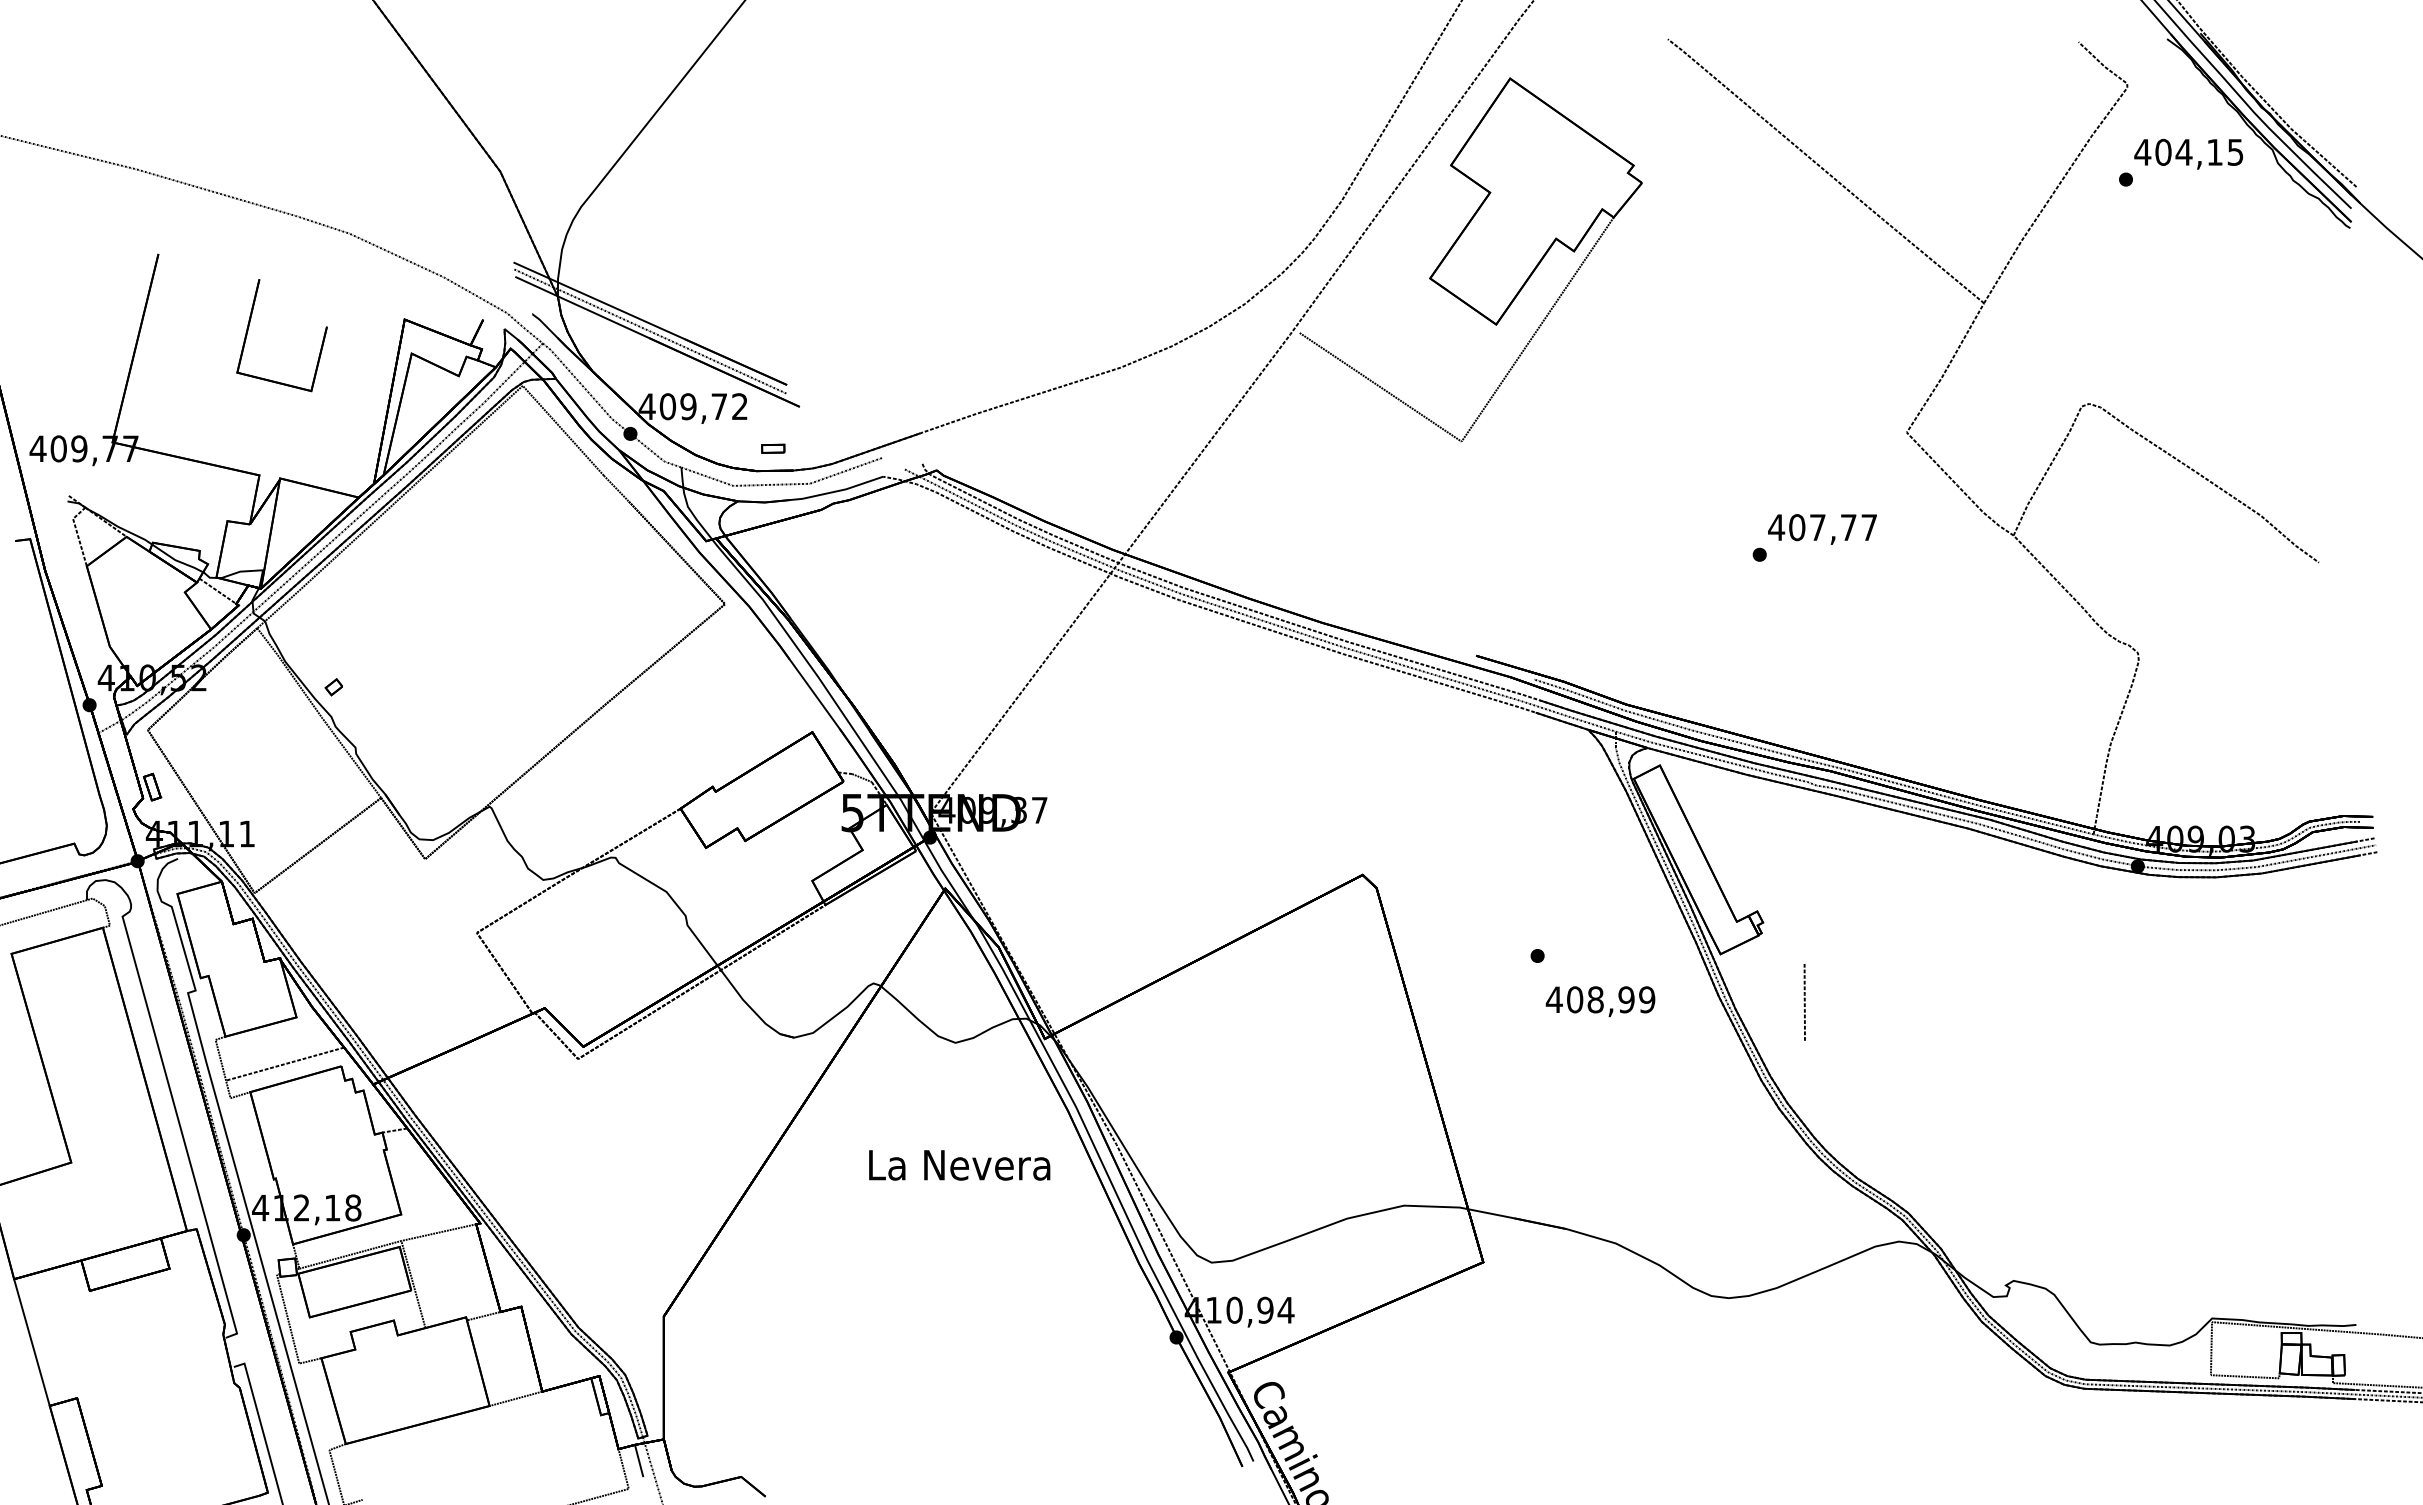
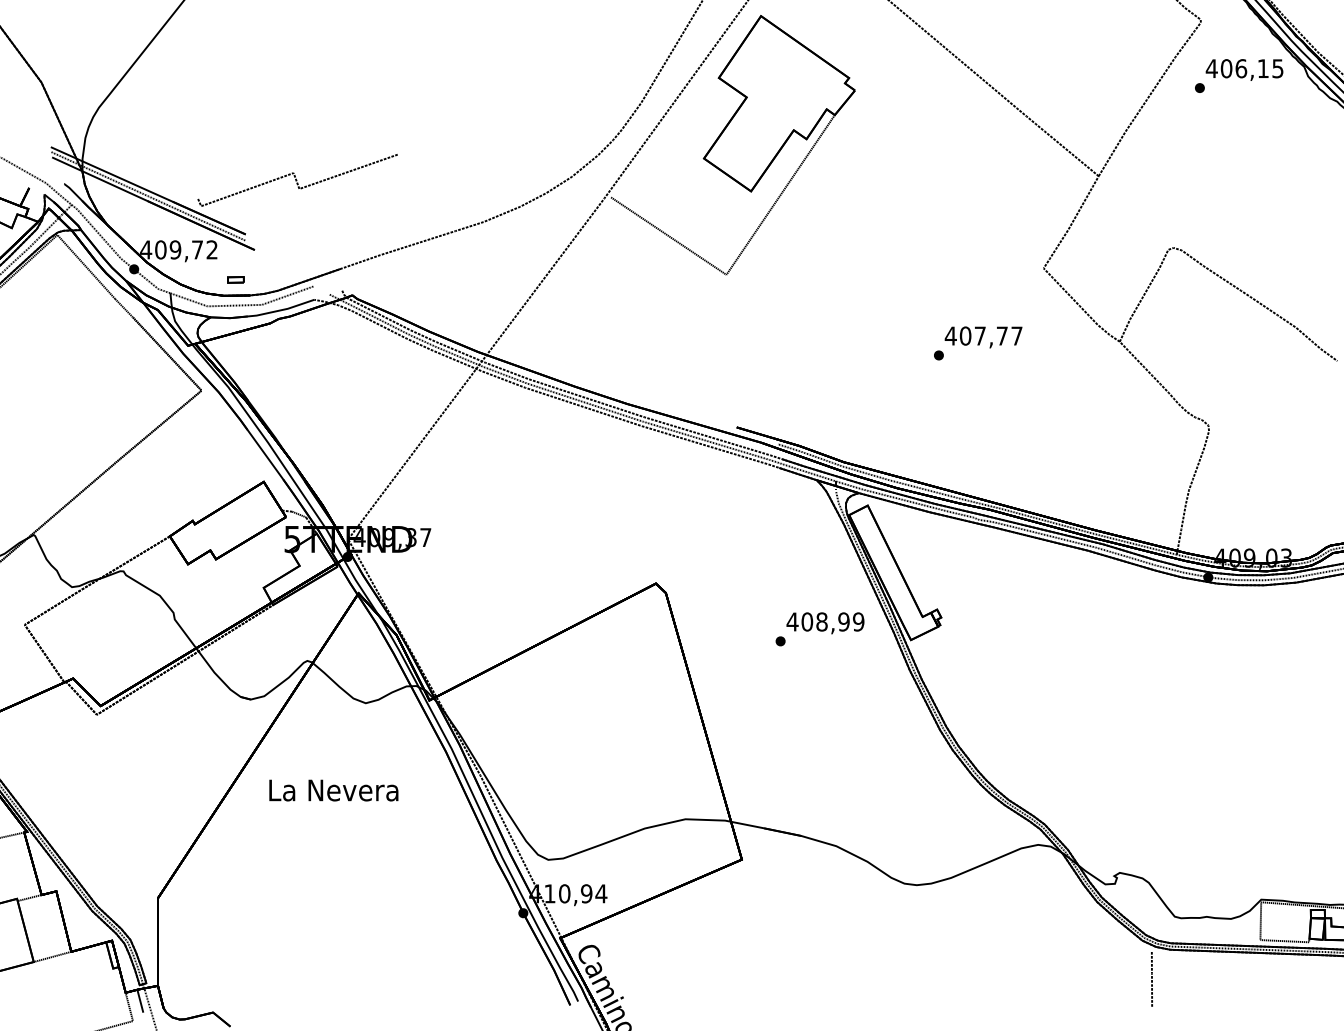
text: (2183, 151) -> (1240, 68), 404,15 -> 406,15
curve: (858, 308) -> (296, 179), added
text: (1600, 1001) -> (825, 623), moved
line: (1804, 1001) -> (1151, 978), moved
text: (959, 1165) -> (333, 790), moved

